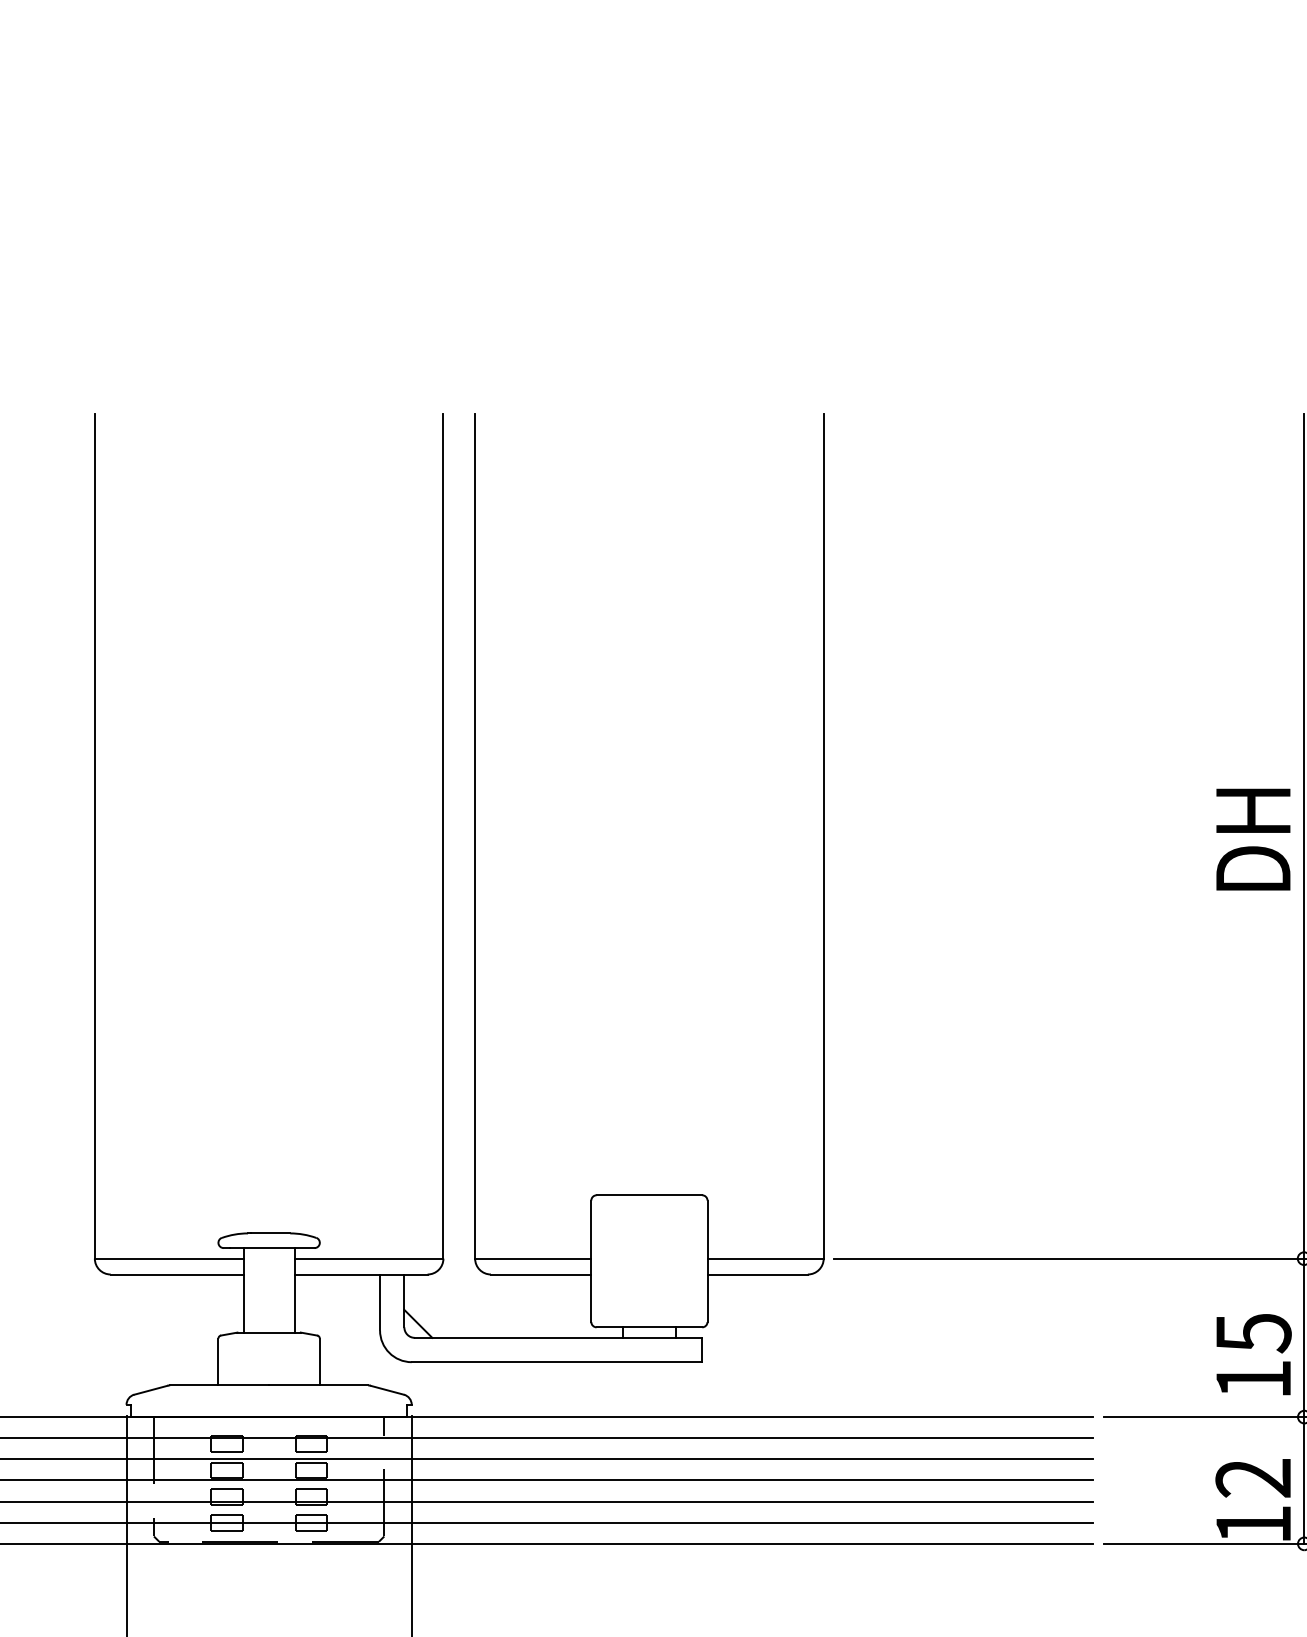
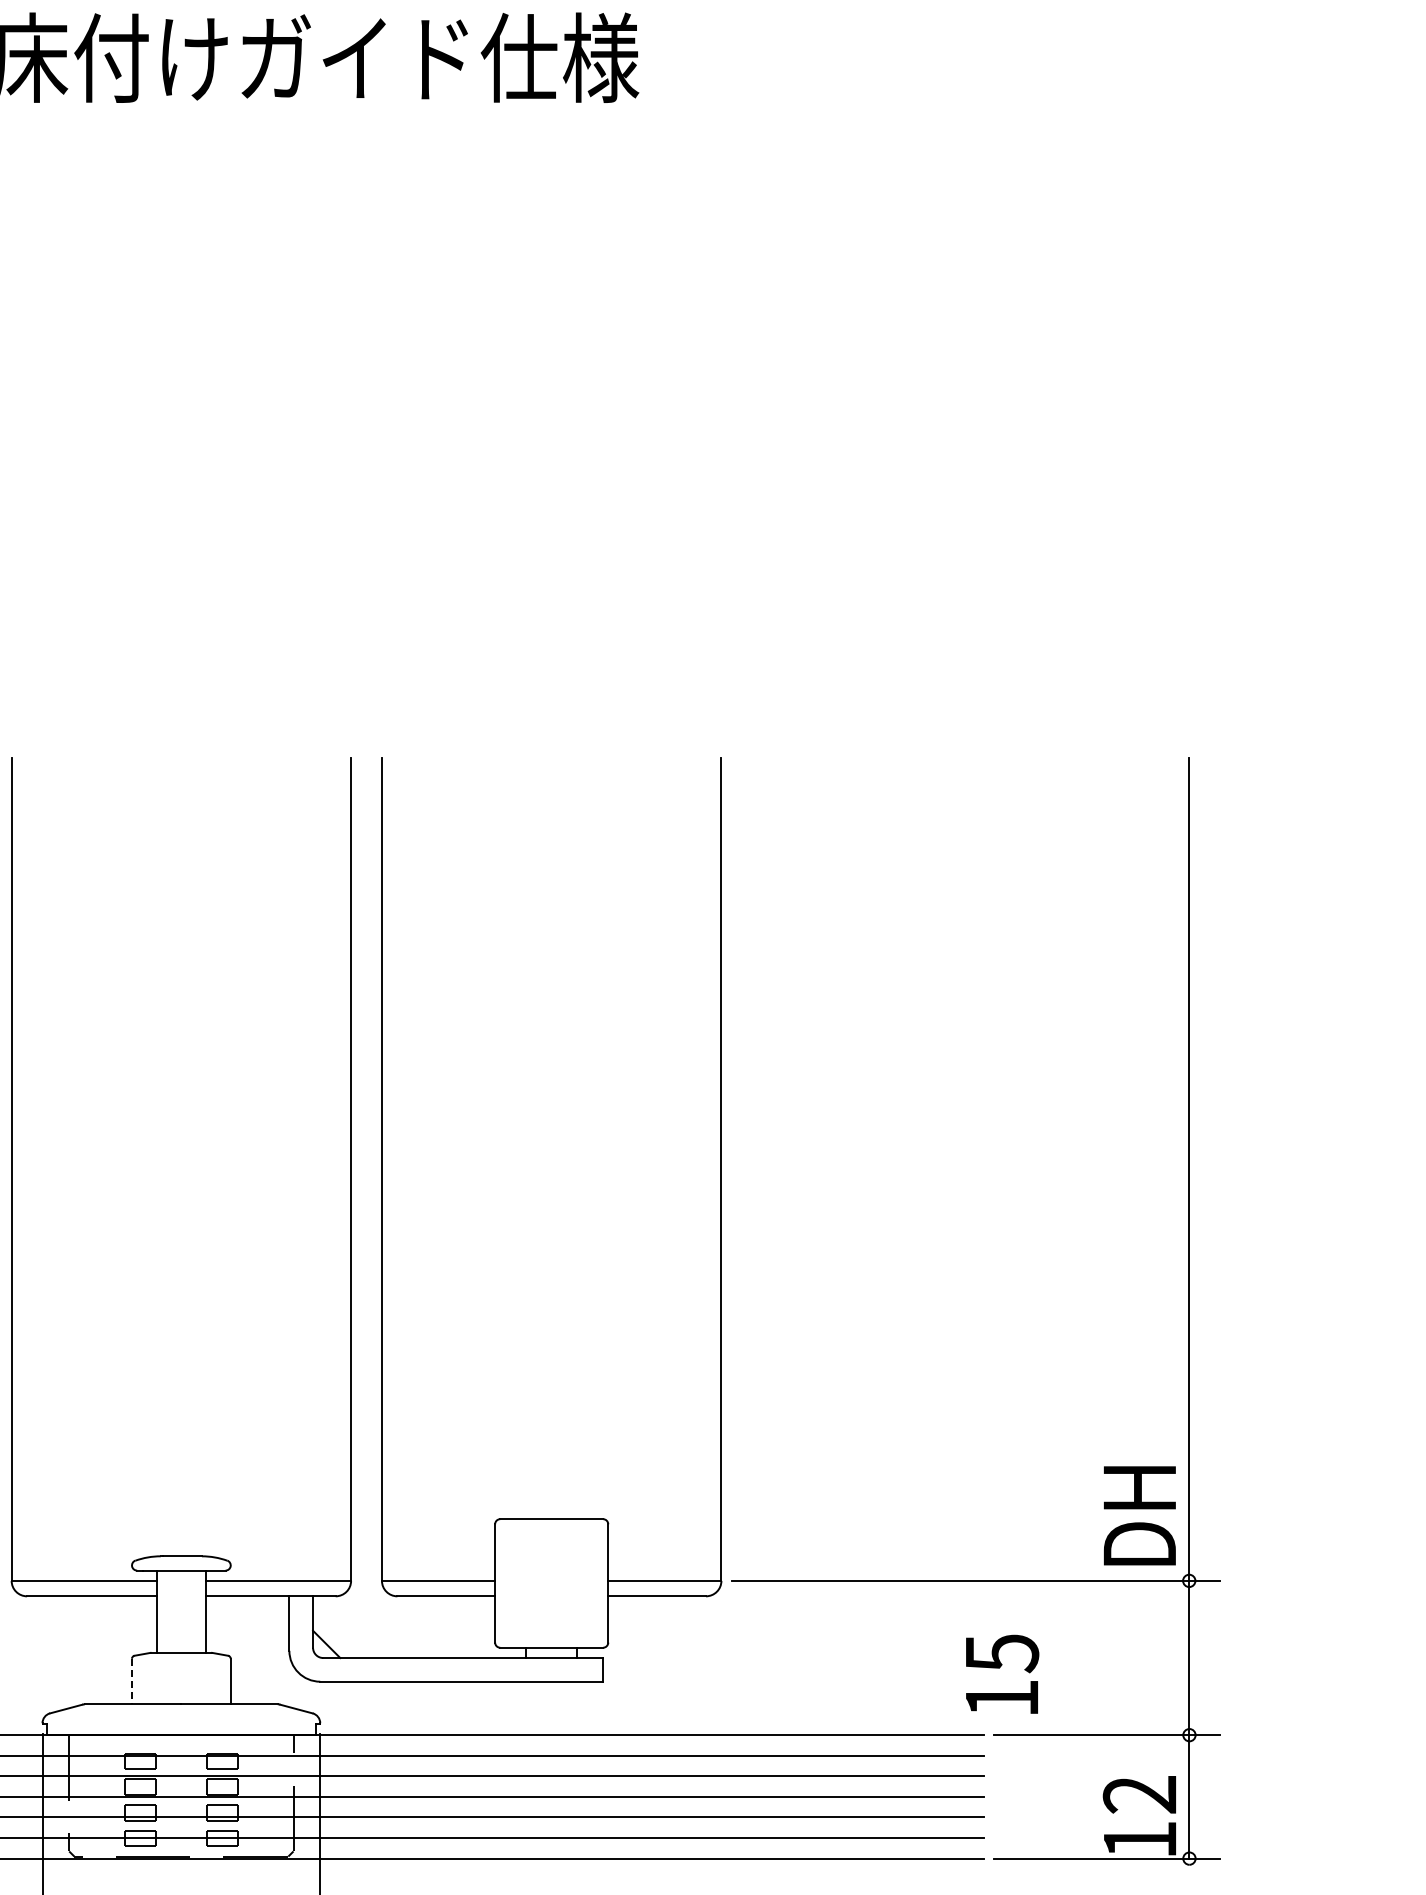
text: (1253, 839) -> (1139, 1515), moved
text: (1254, 1353) -> (1002, 1673), moved
line: (218, 1361) -> (132, 1681), solid -> dashed

